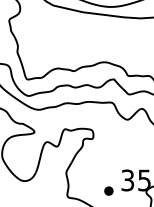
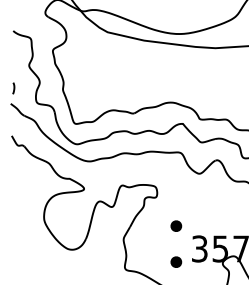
part: (109, 161) -> (176, 225), added

